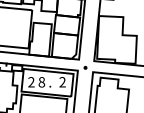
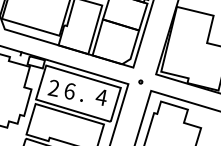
text: (41, 82) -> (69, 91), 8 -> 6
text: (62, 82) -> (101, 97), 2 -> 4

